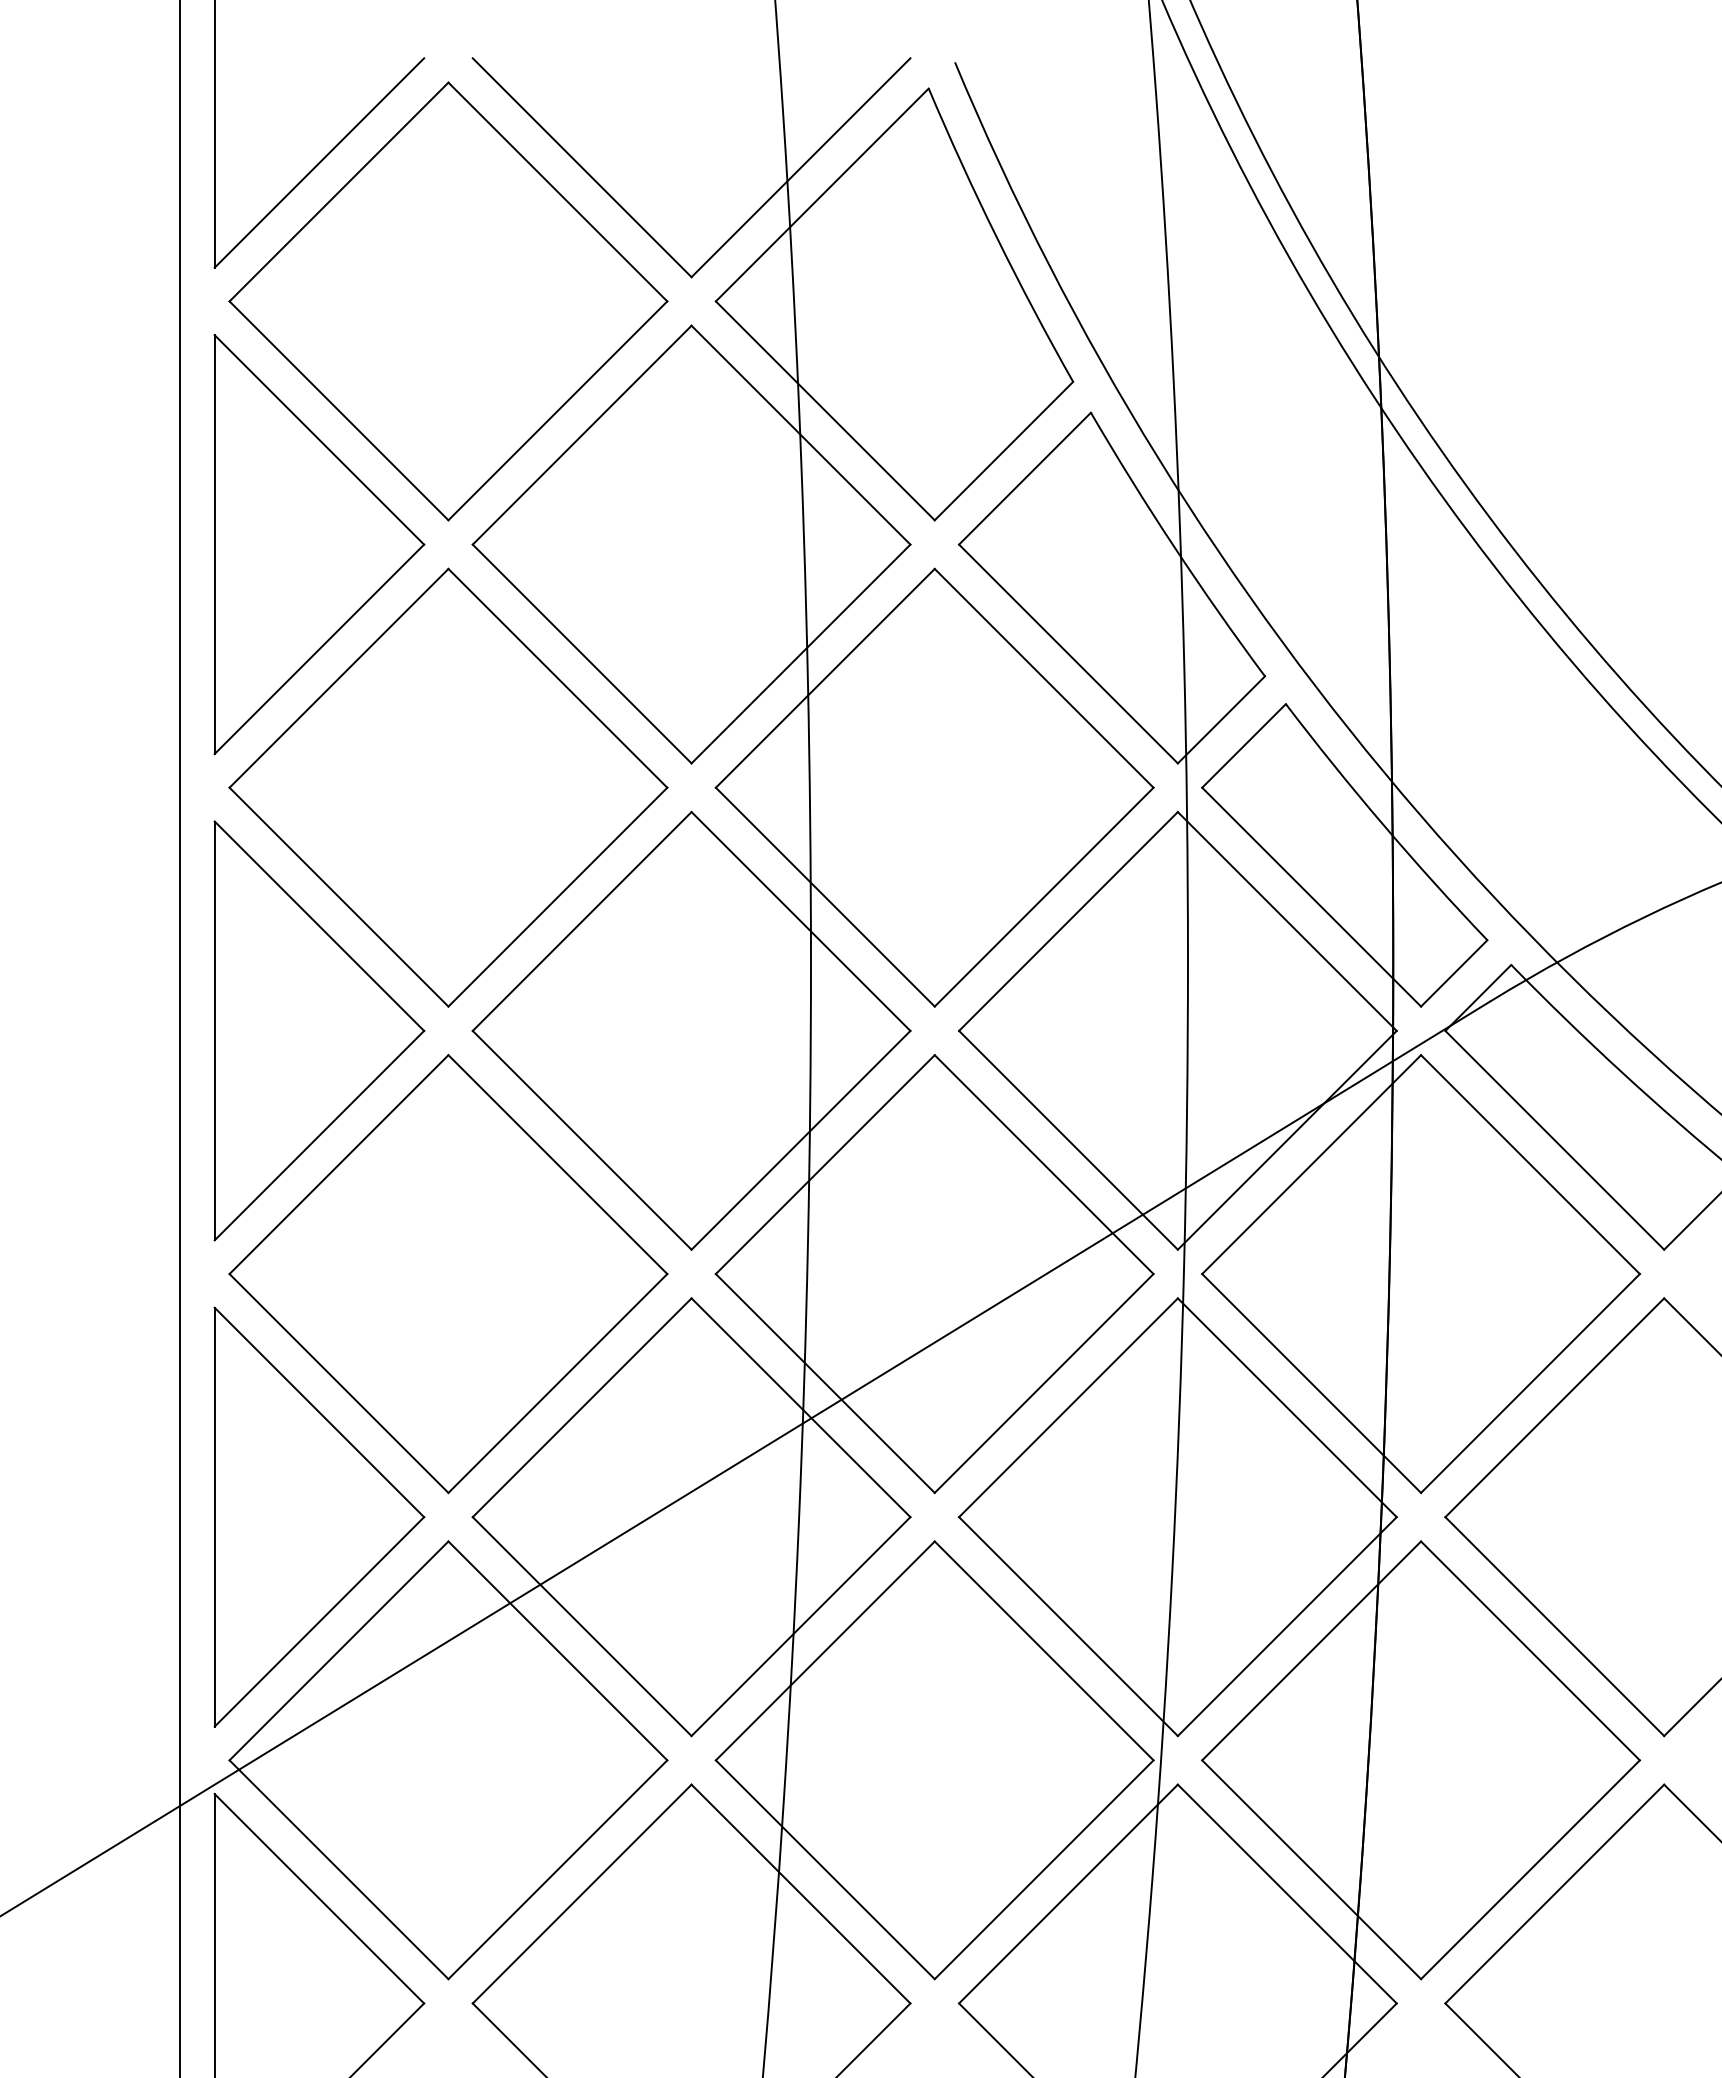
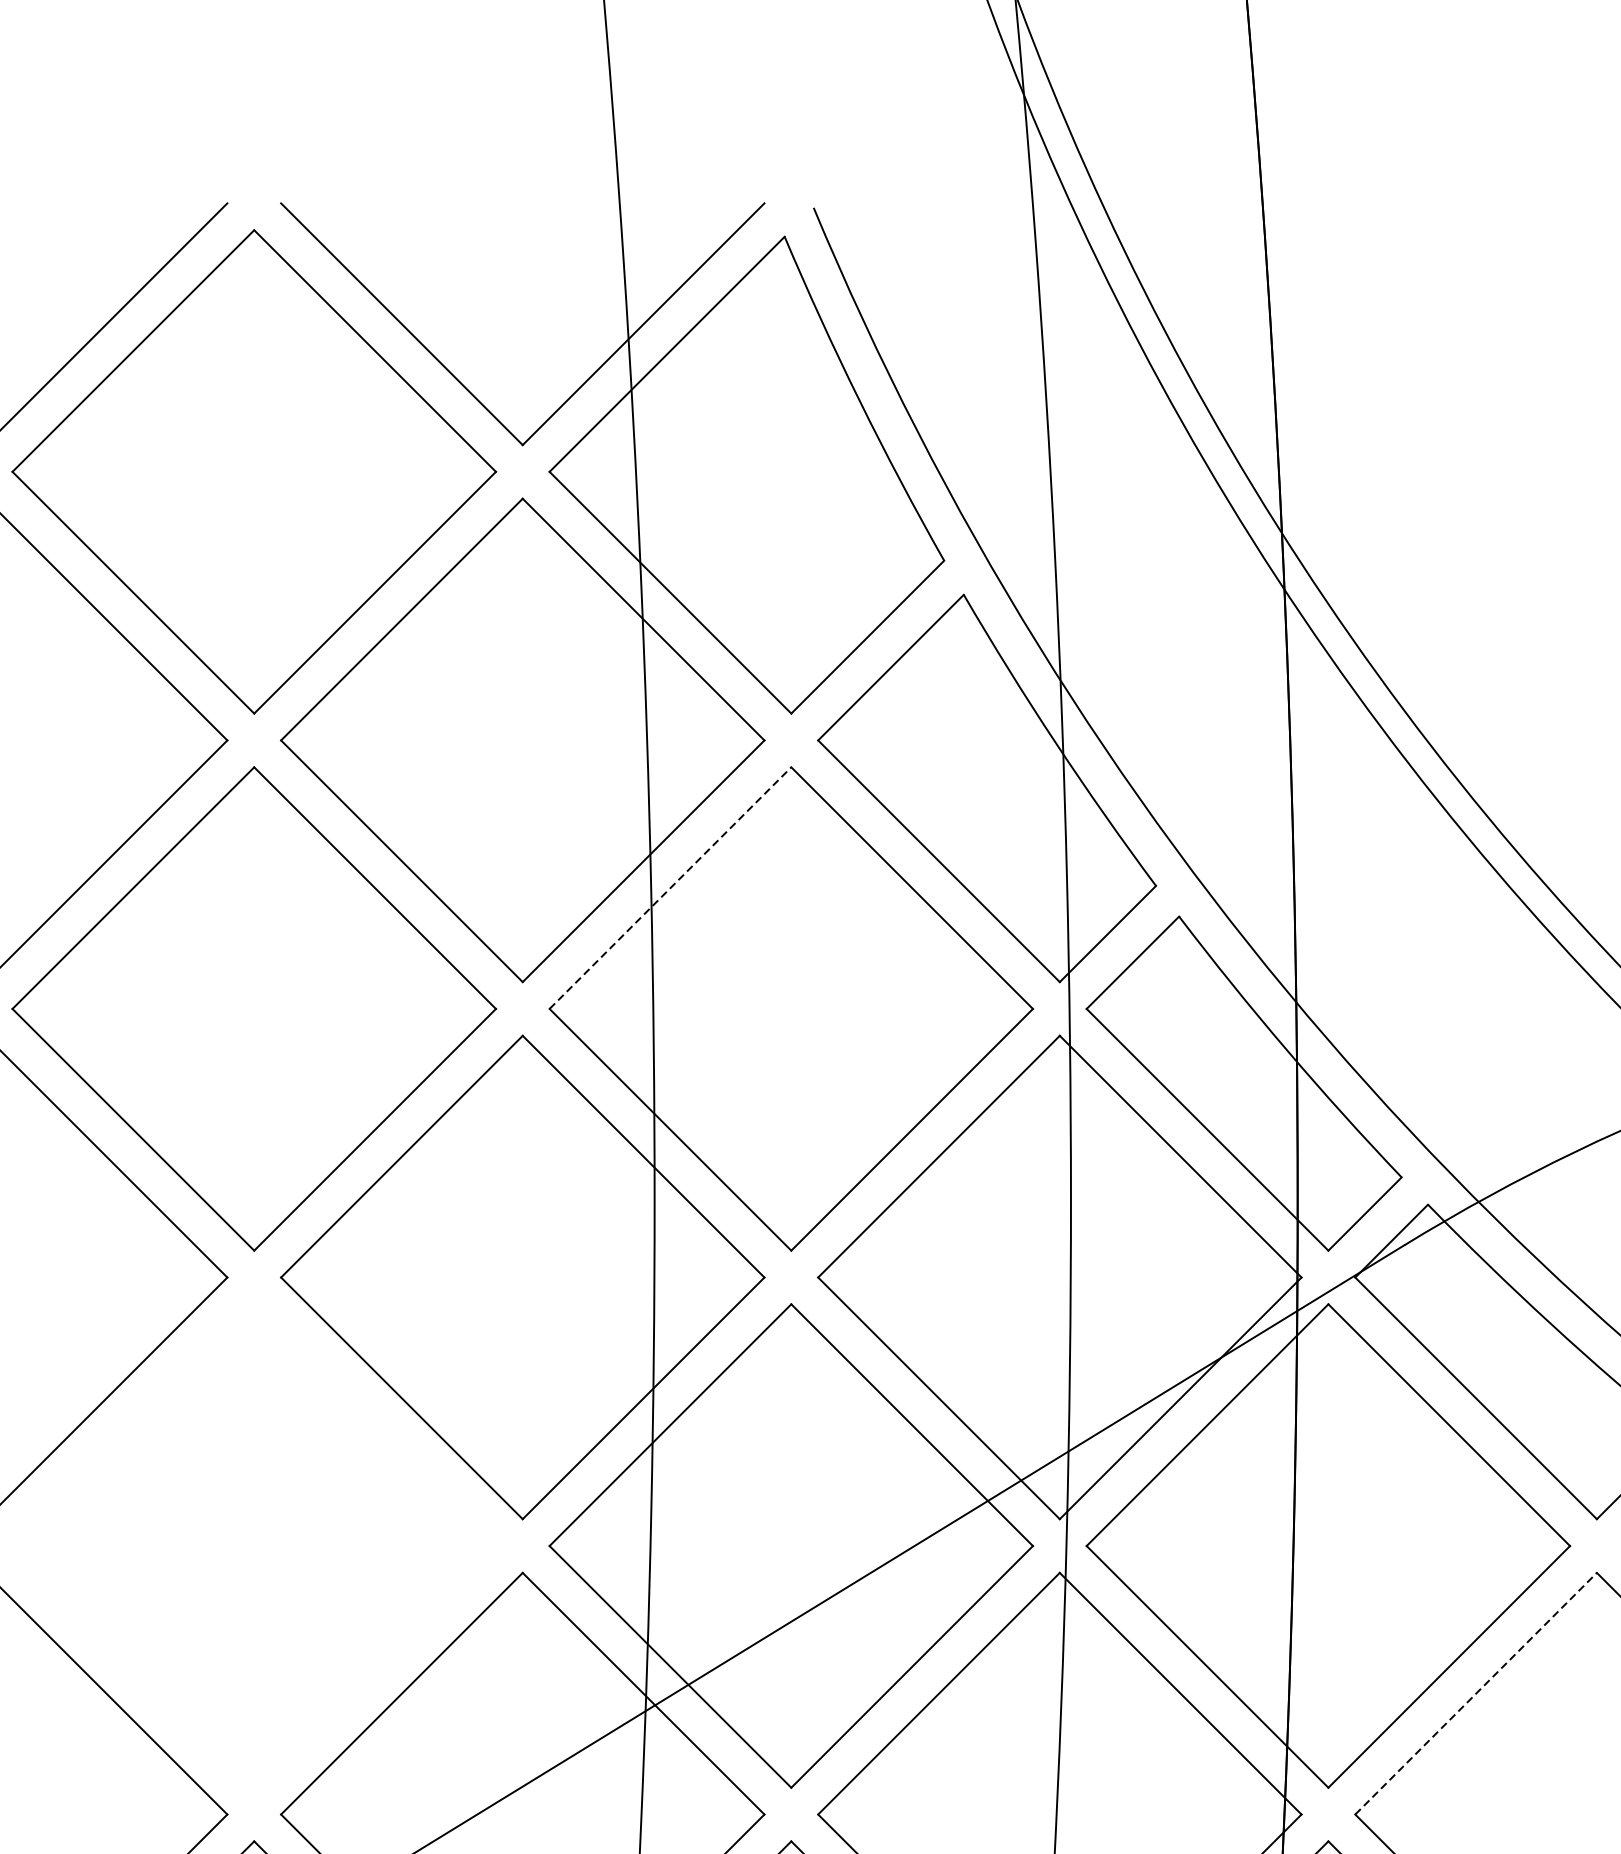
line: (825, 678) -> (670, 888), solid -> dashed
part: (448, 1274) -> (254, 1546), removed
line: (1554, 1407) -> (1475, 1693), solid -> dashed

